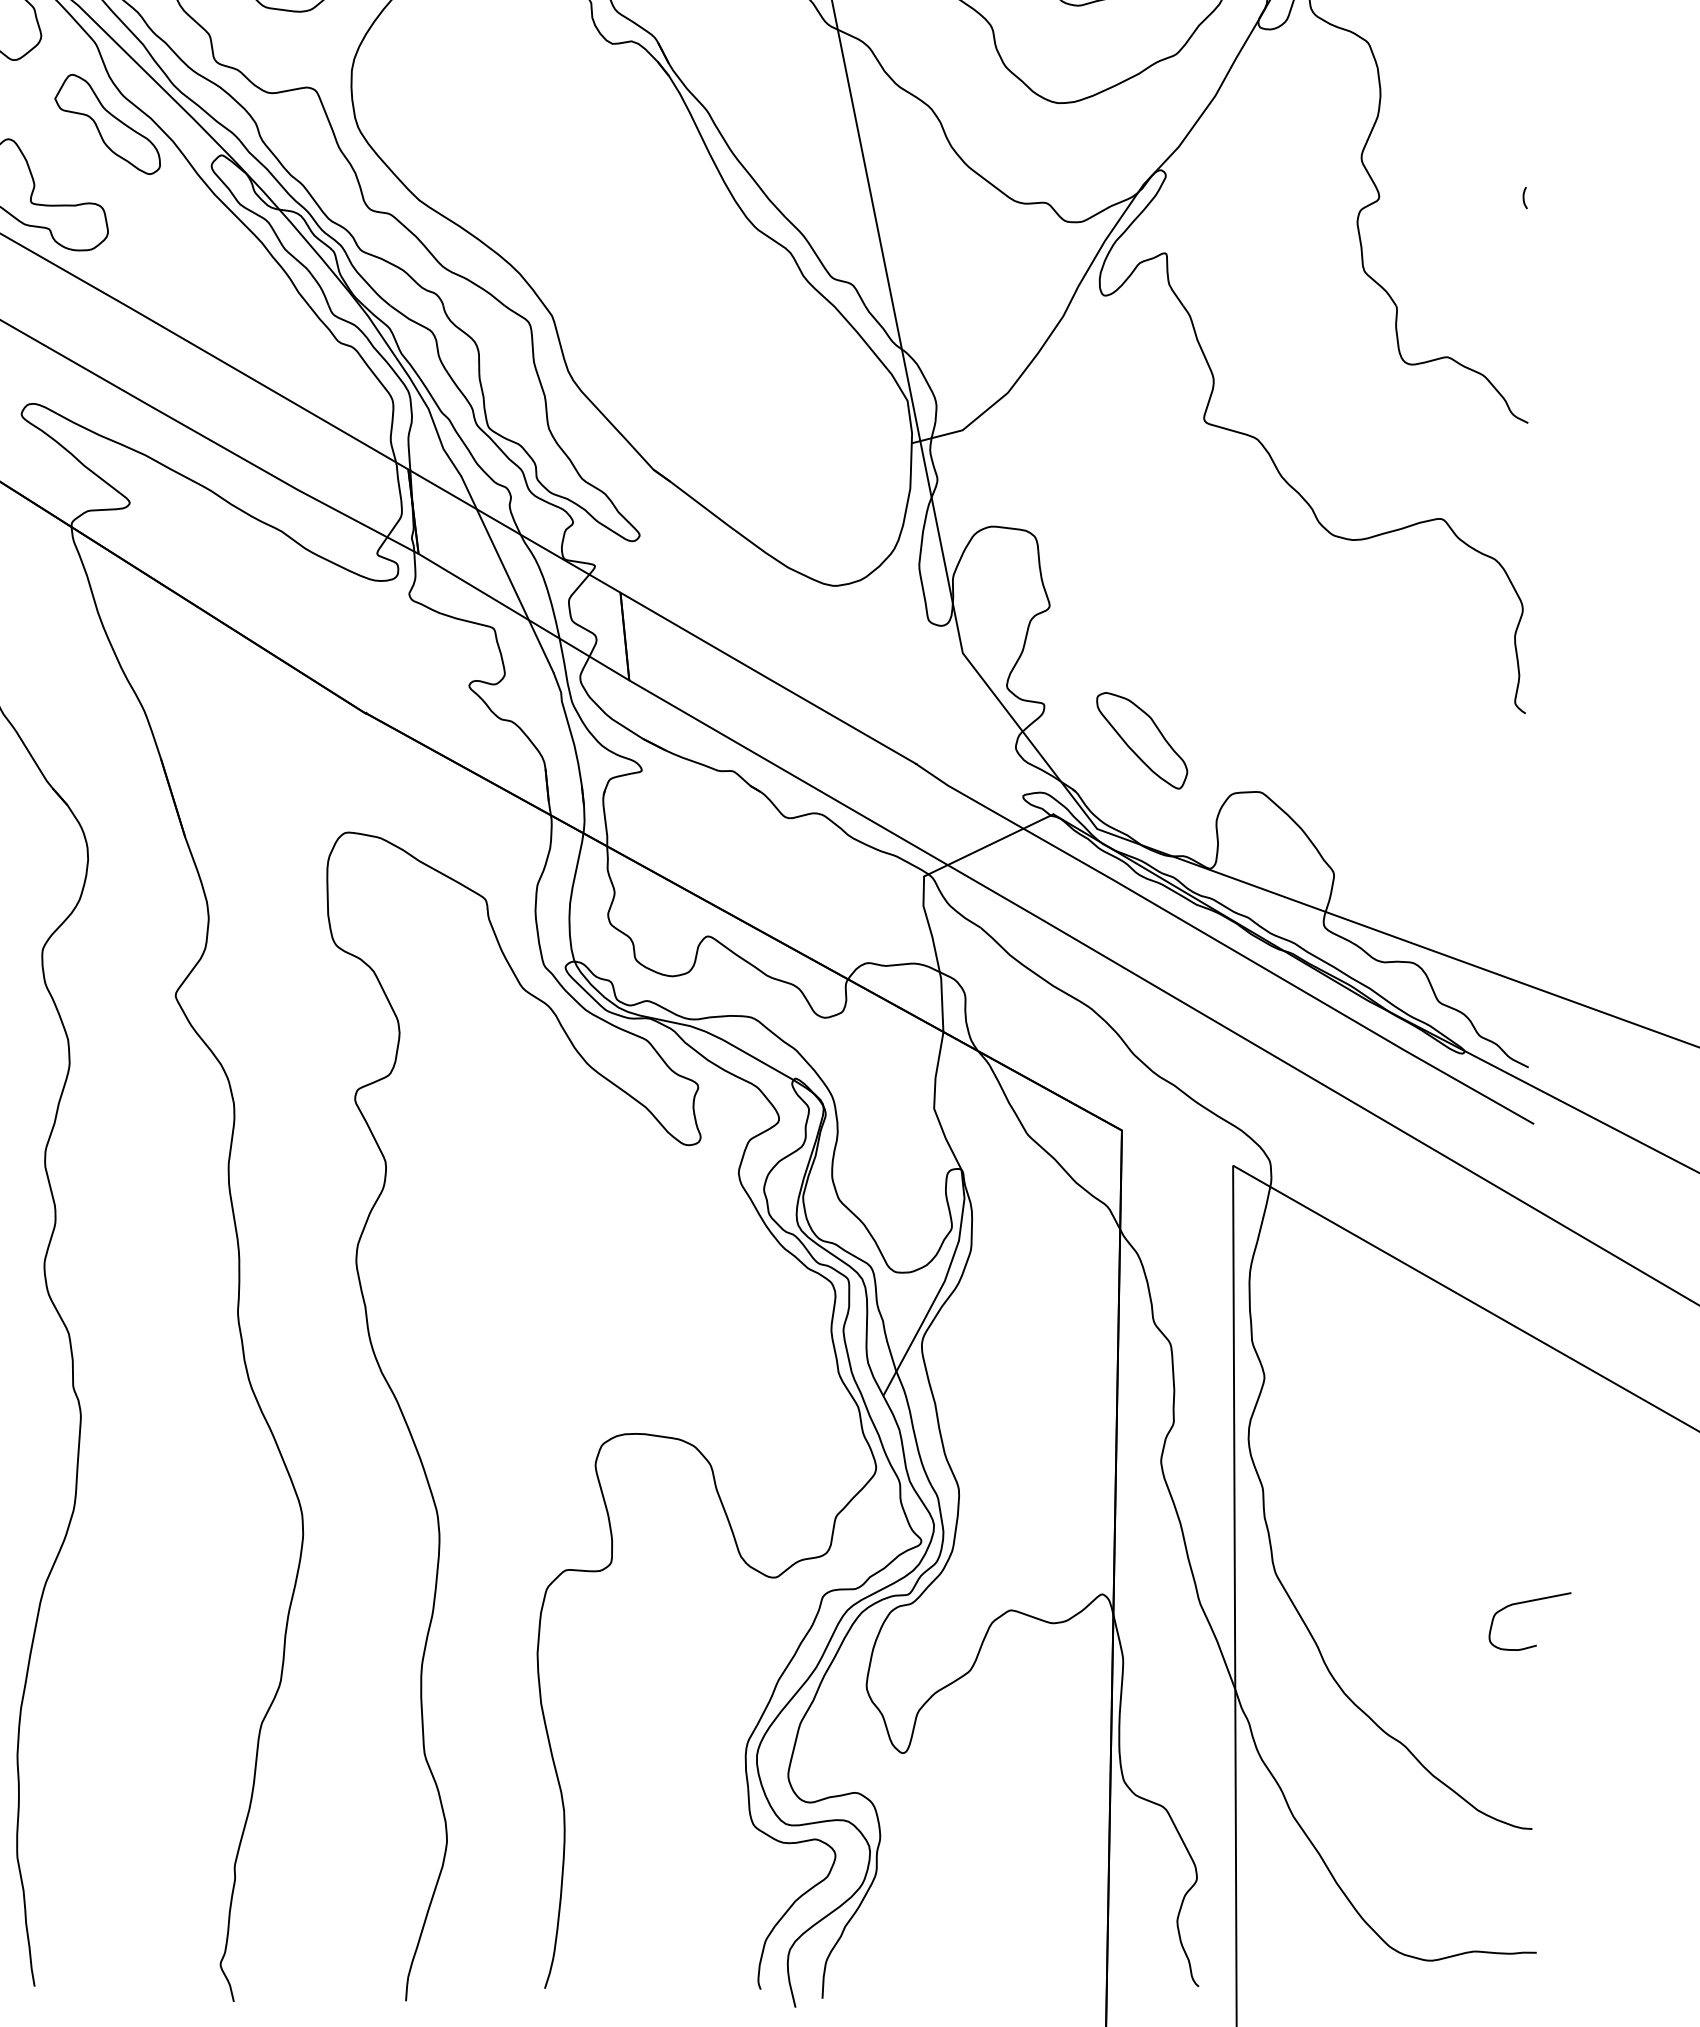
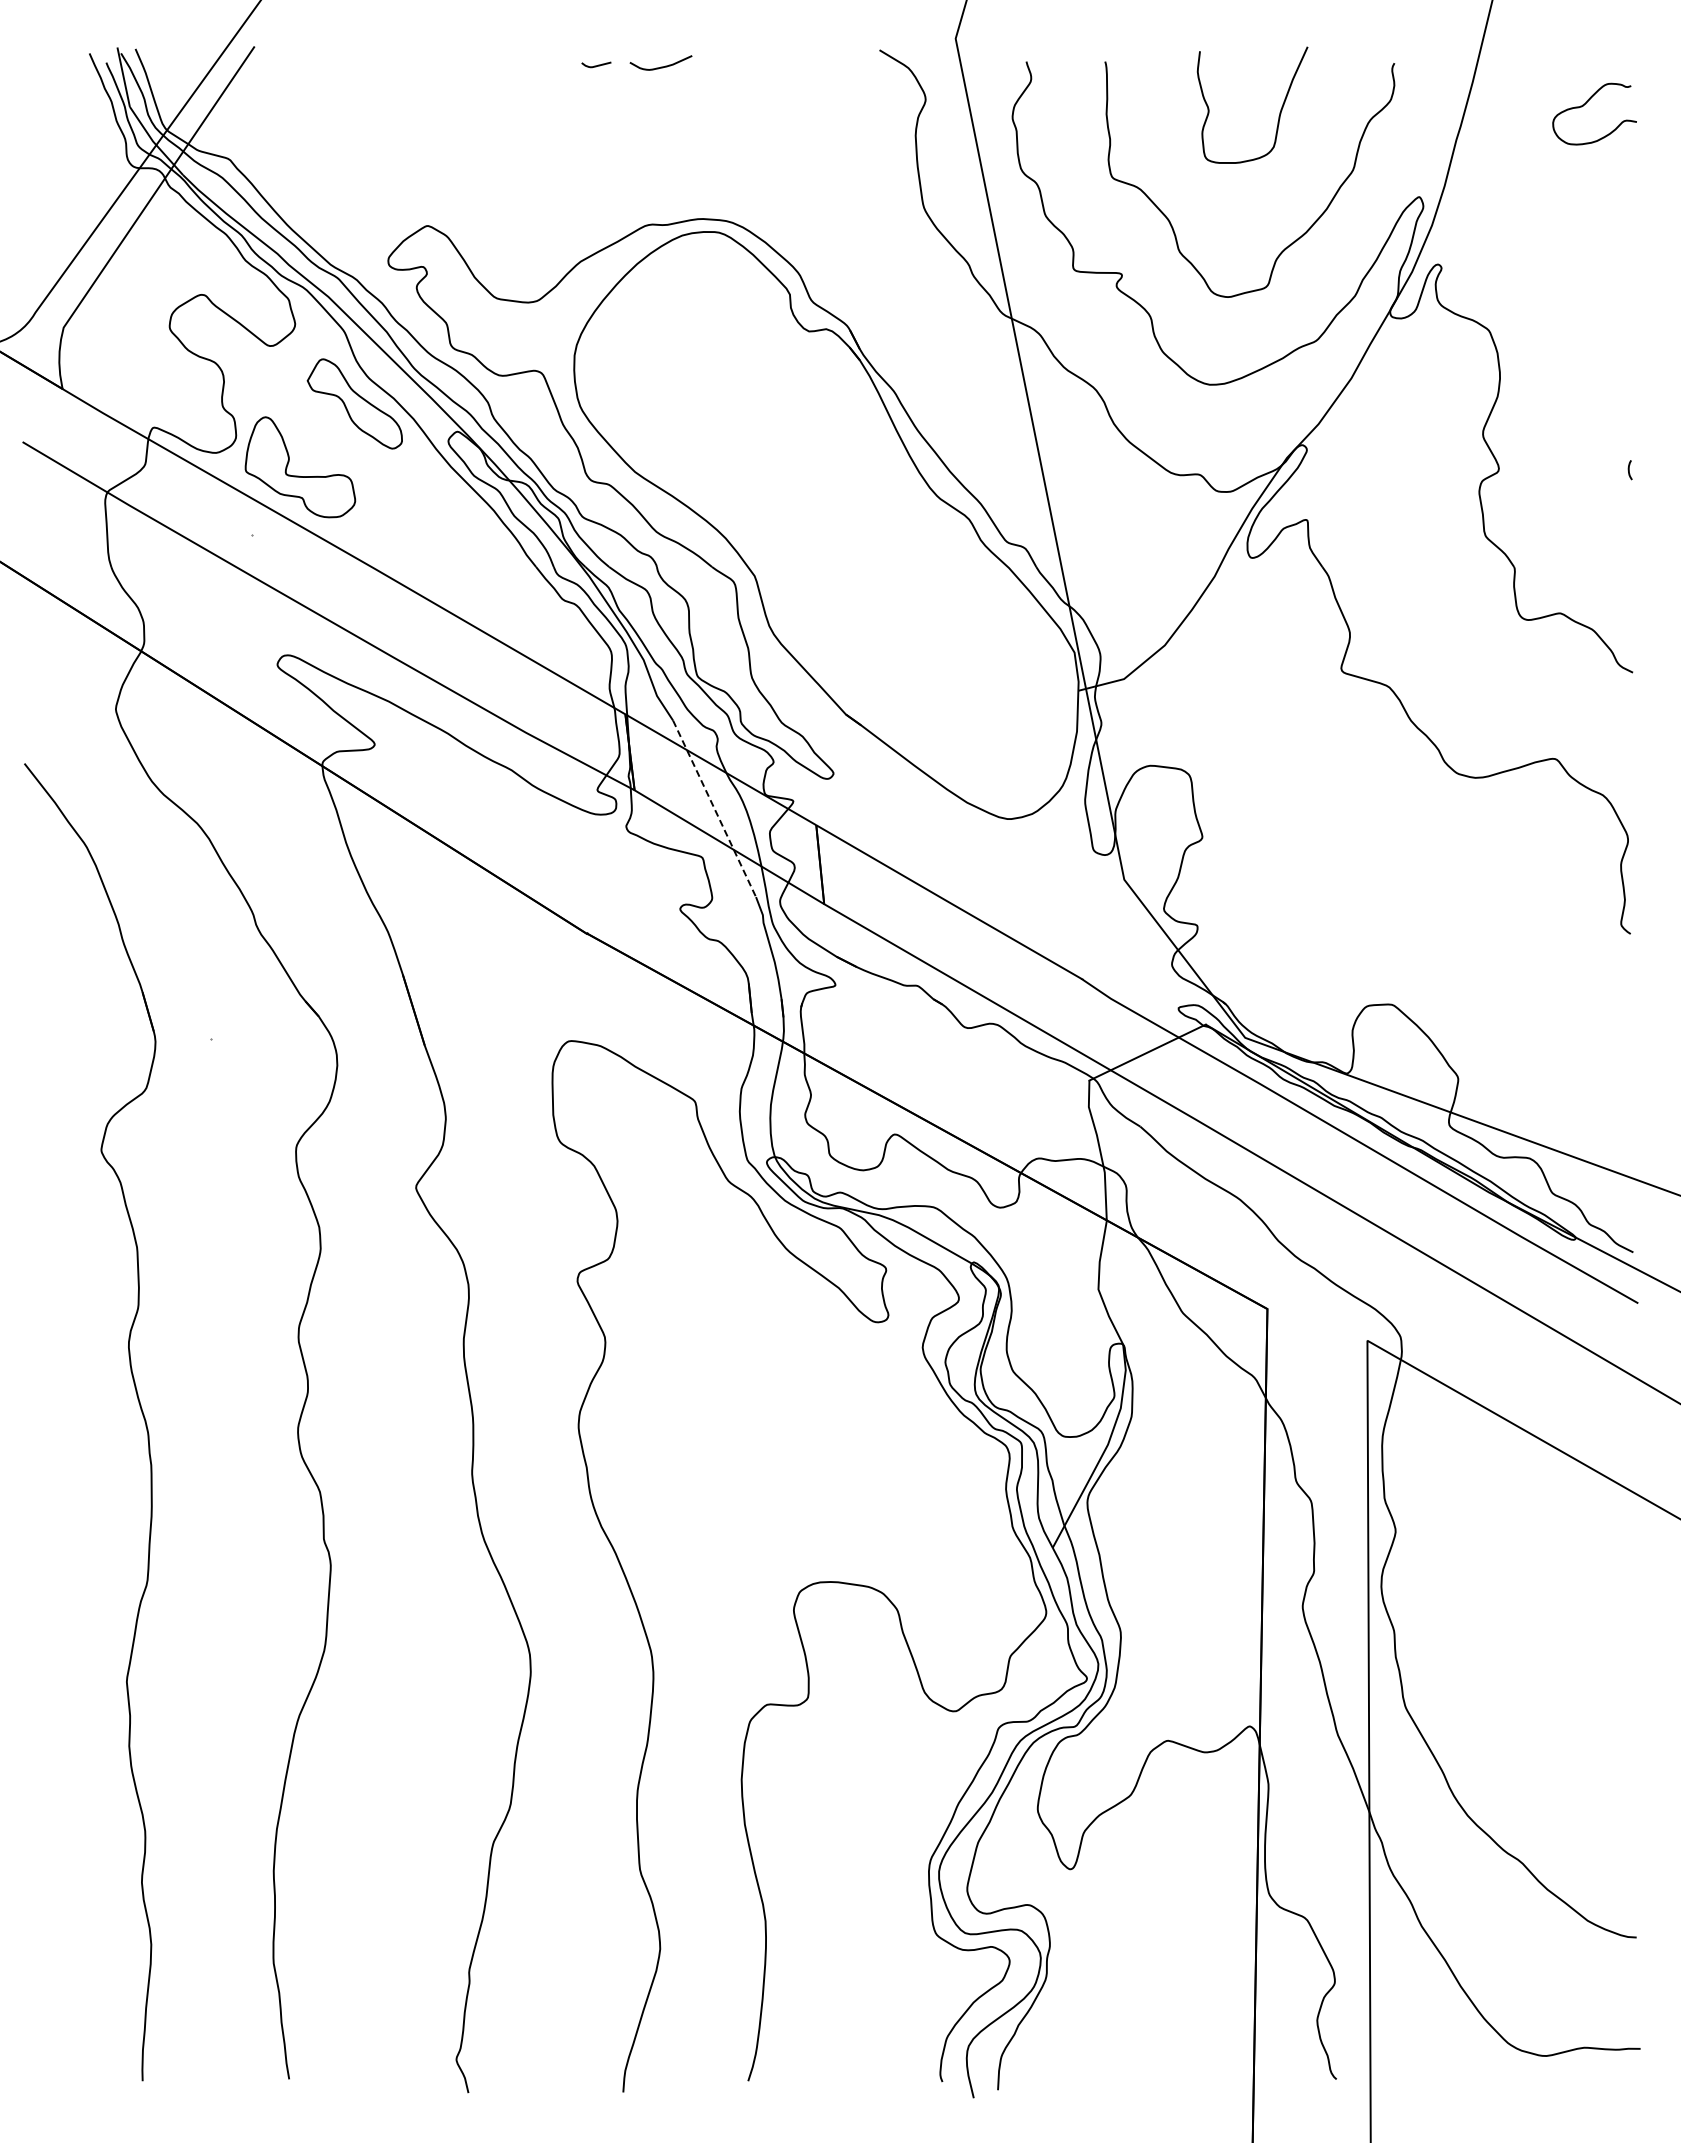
line: (507, 574) -> (714, 808), solid -> dashed
part: (1142, 740) -> (1285, 958), removed
curve: (1525, 1603) -> (1630, 1734), removed

